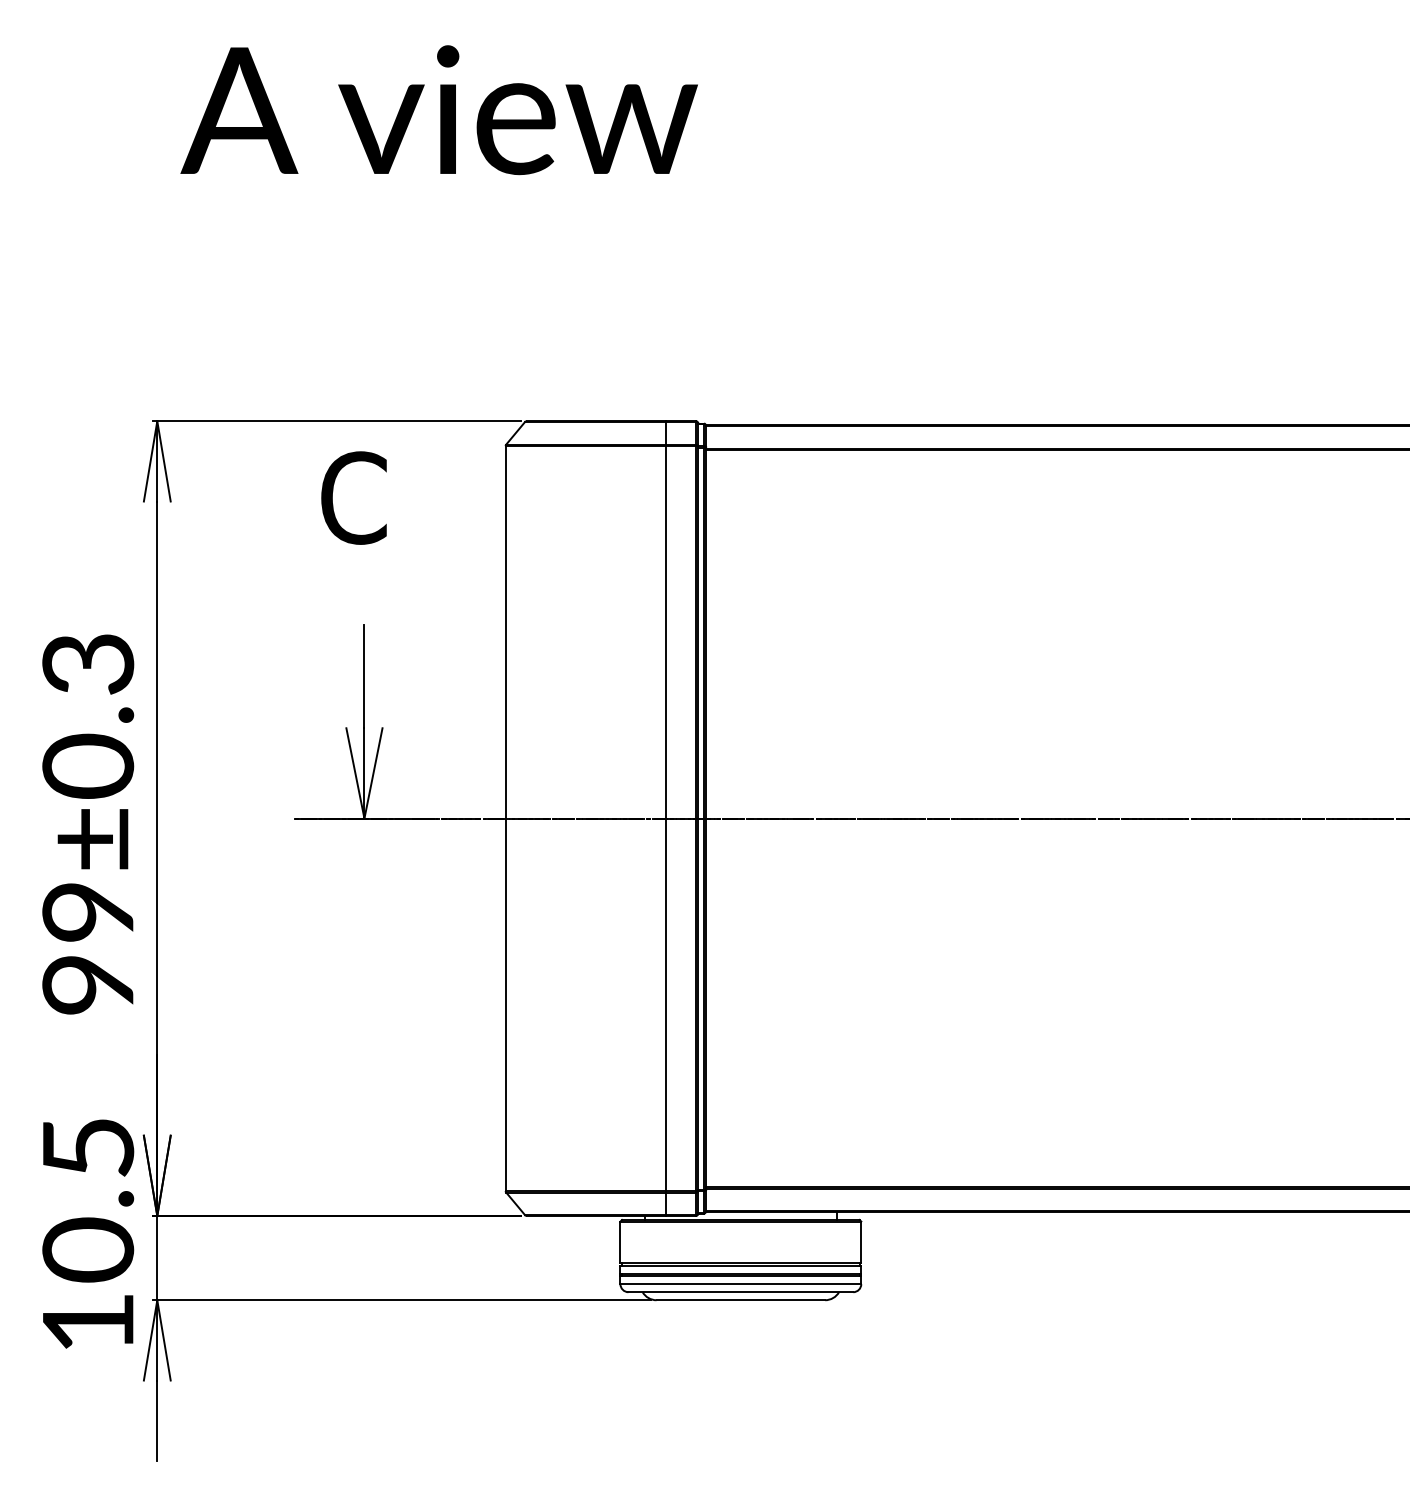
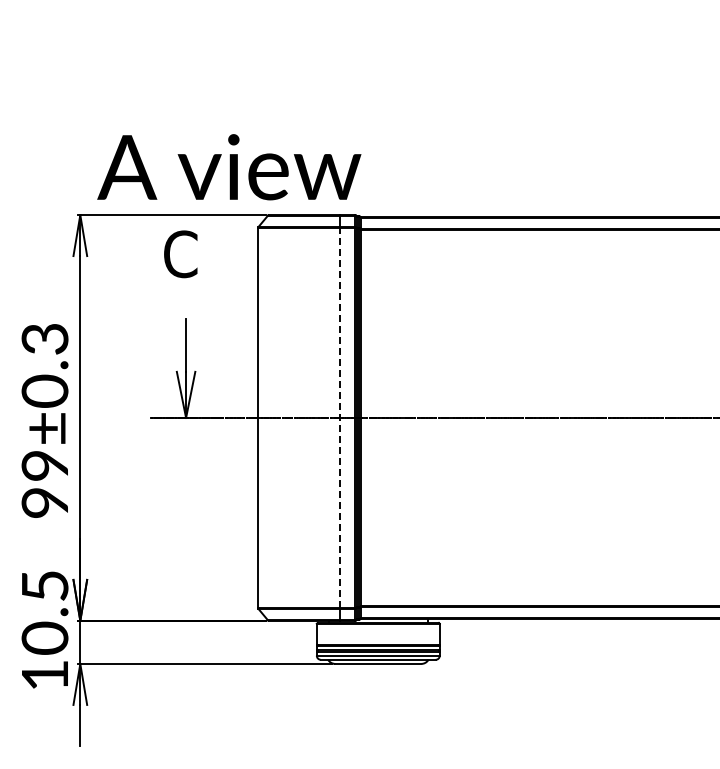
text: (439, 110) -> (229, 167), moved
line: (666, 817) -> (340, 417), solid -> dashed

